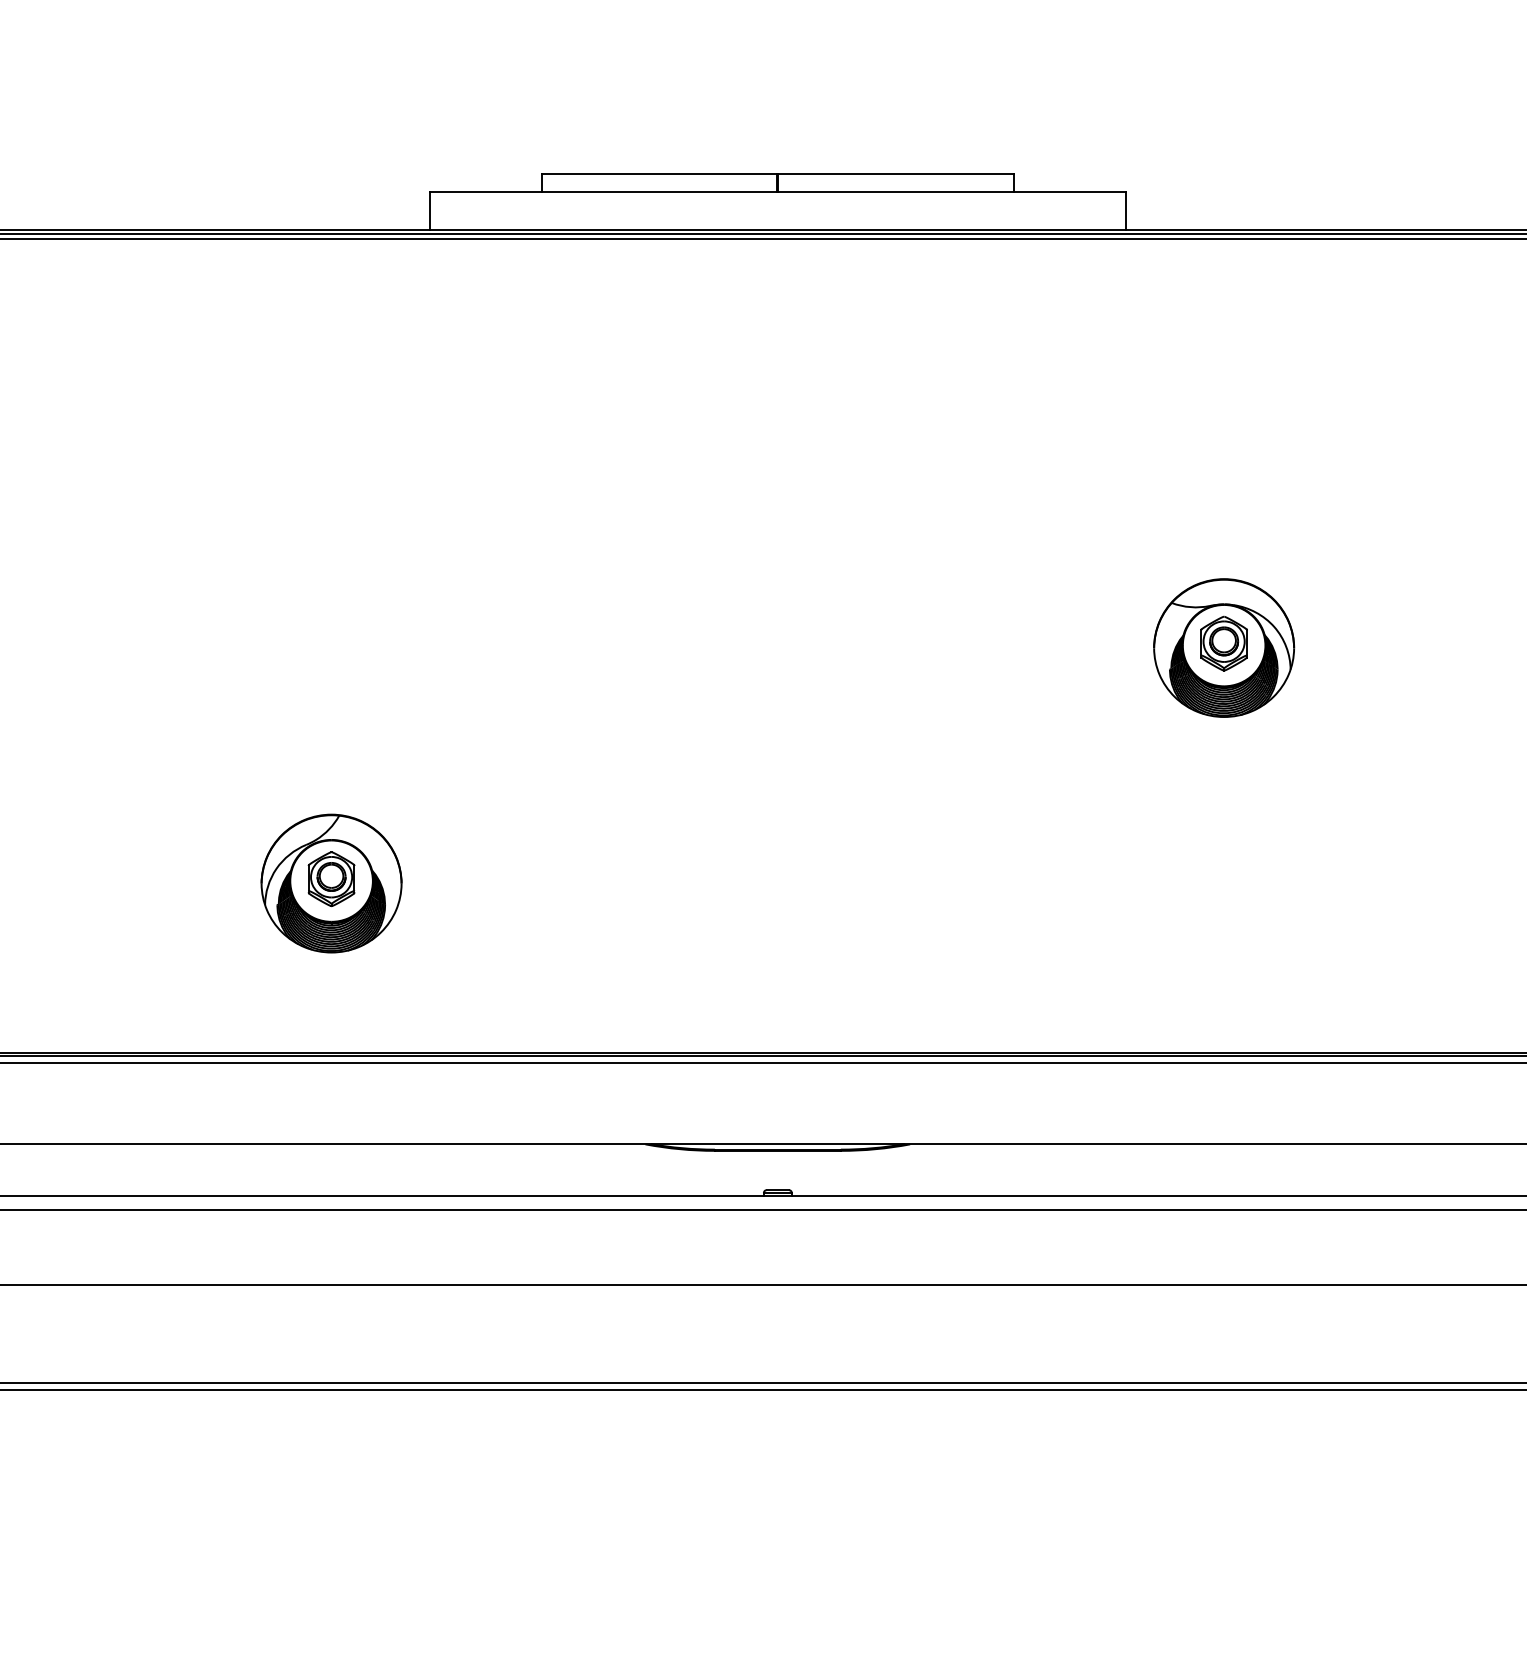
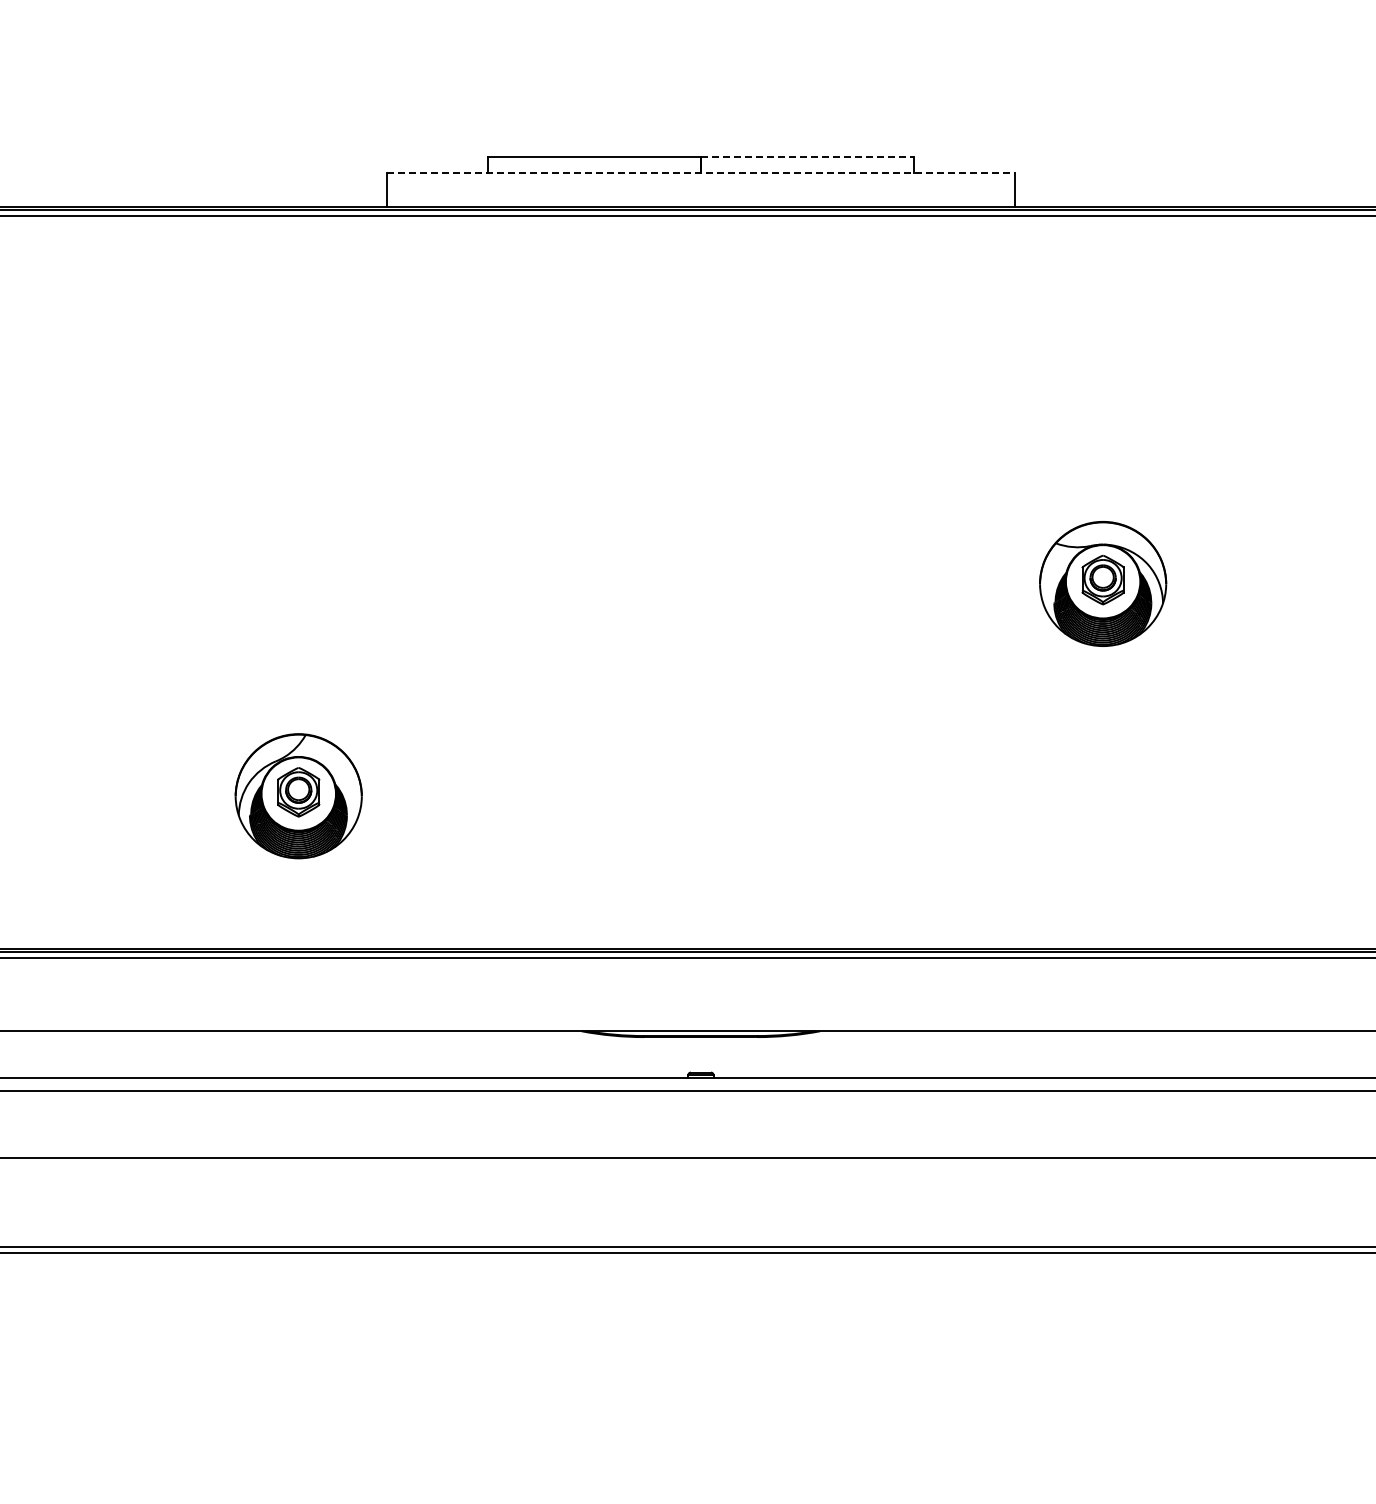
line: (897, 173) -> (808, 156), solid -> dashed
line: (777, 191) -> (700, 172), solid -> dashed

